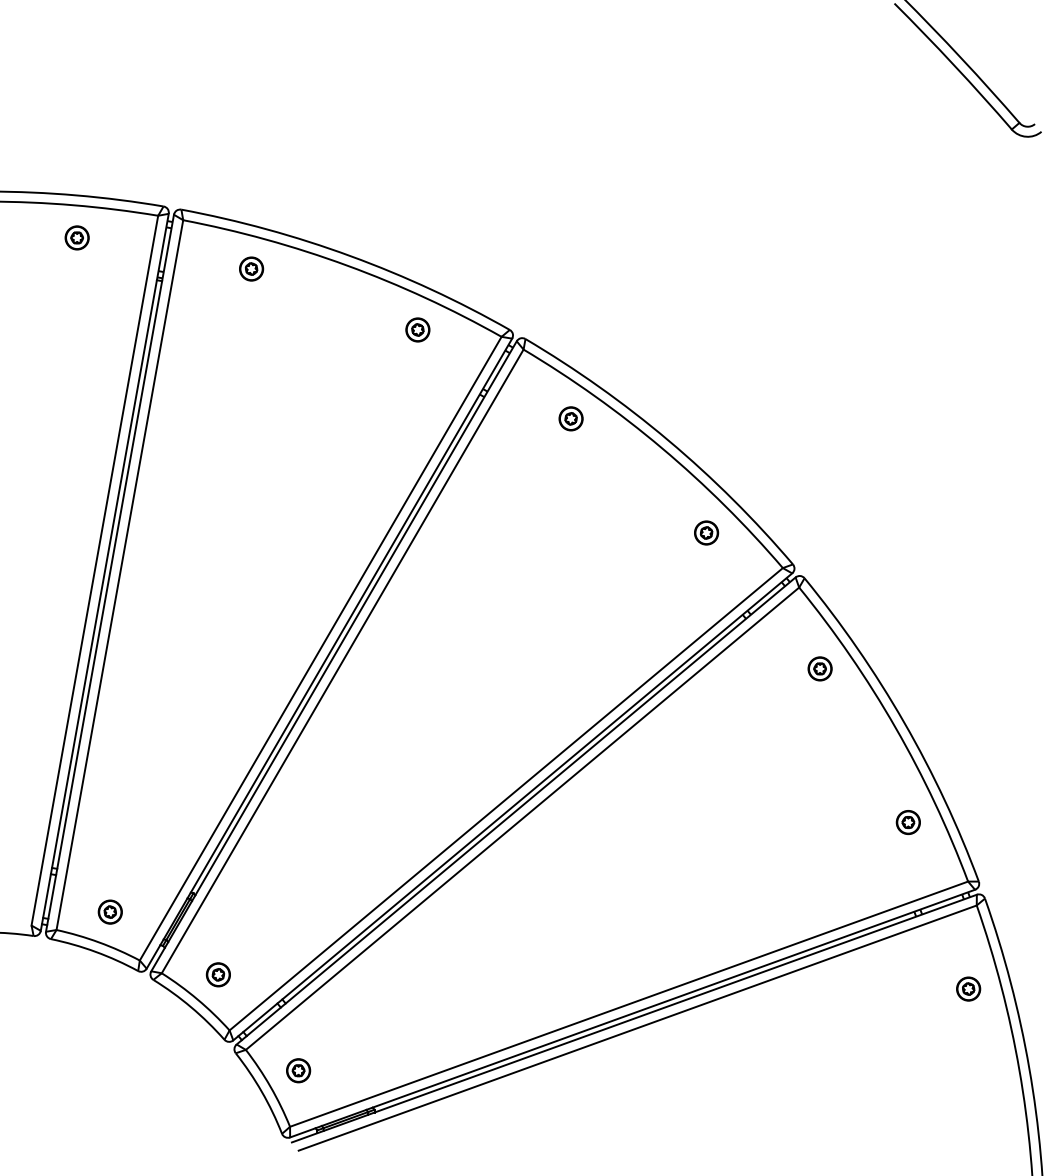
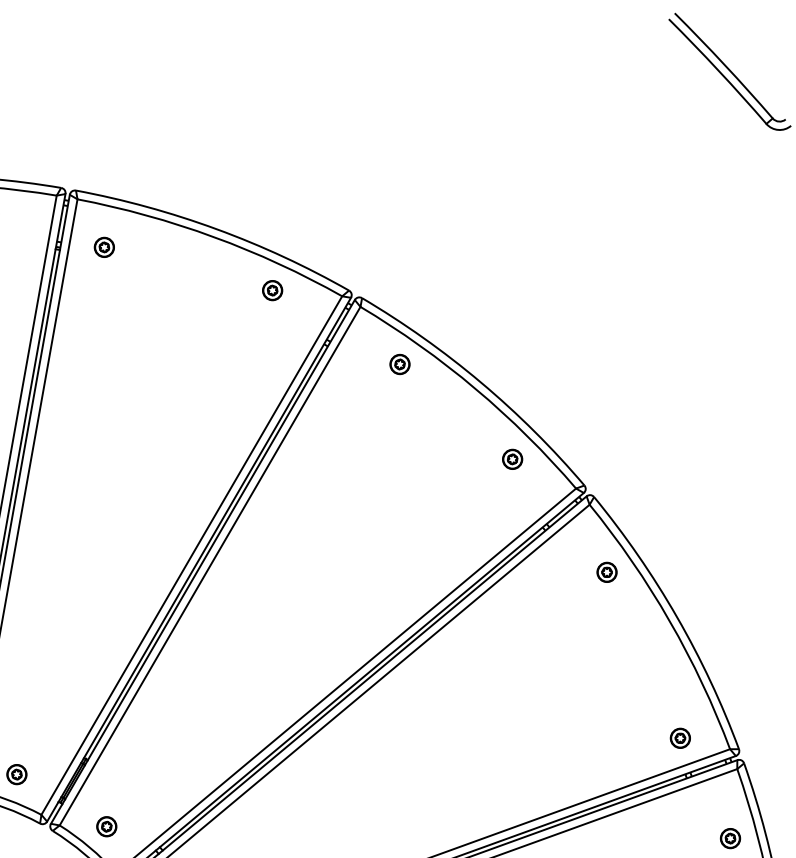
part: (251, 268) -> (104, 246), moved
part: (907, 822) -> (679, 738), moved

